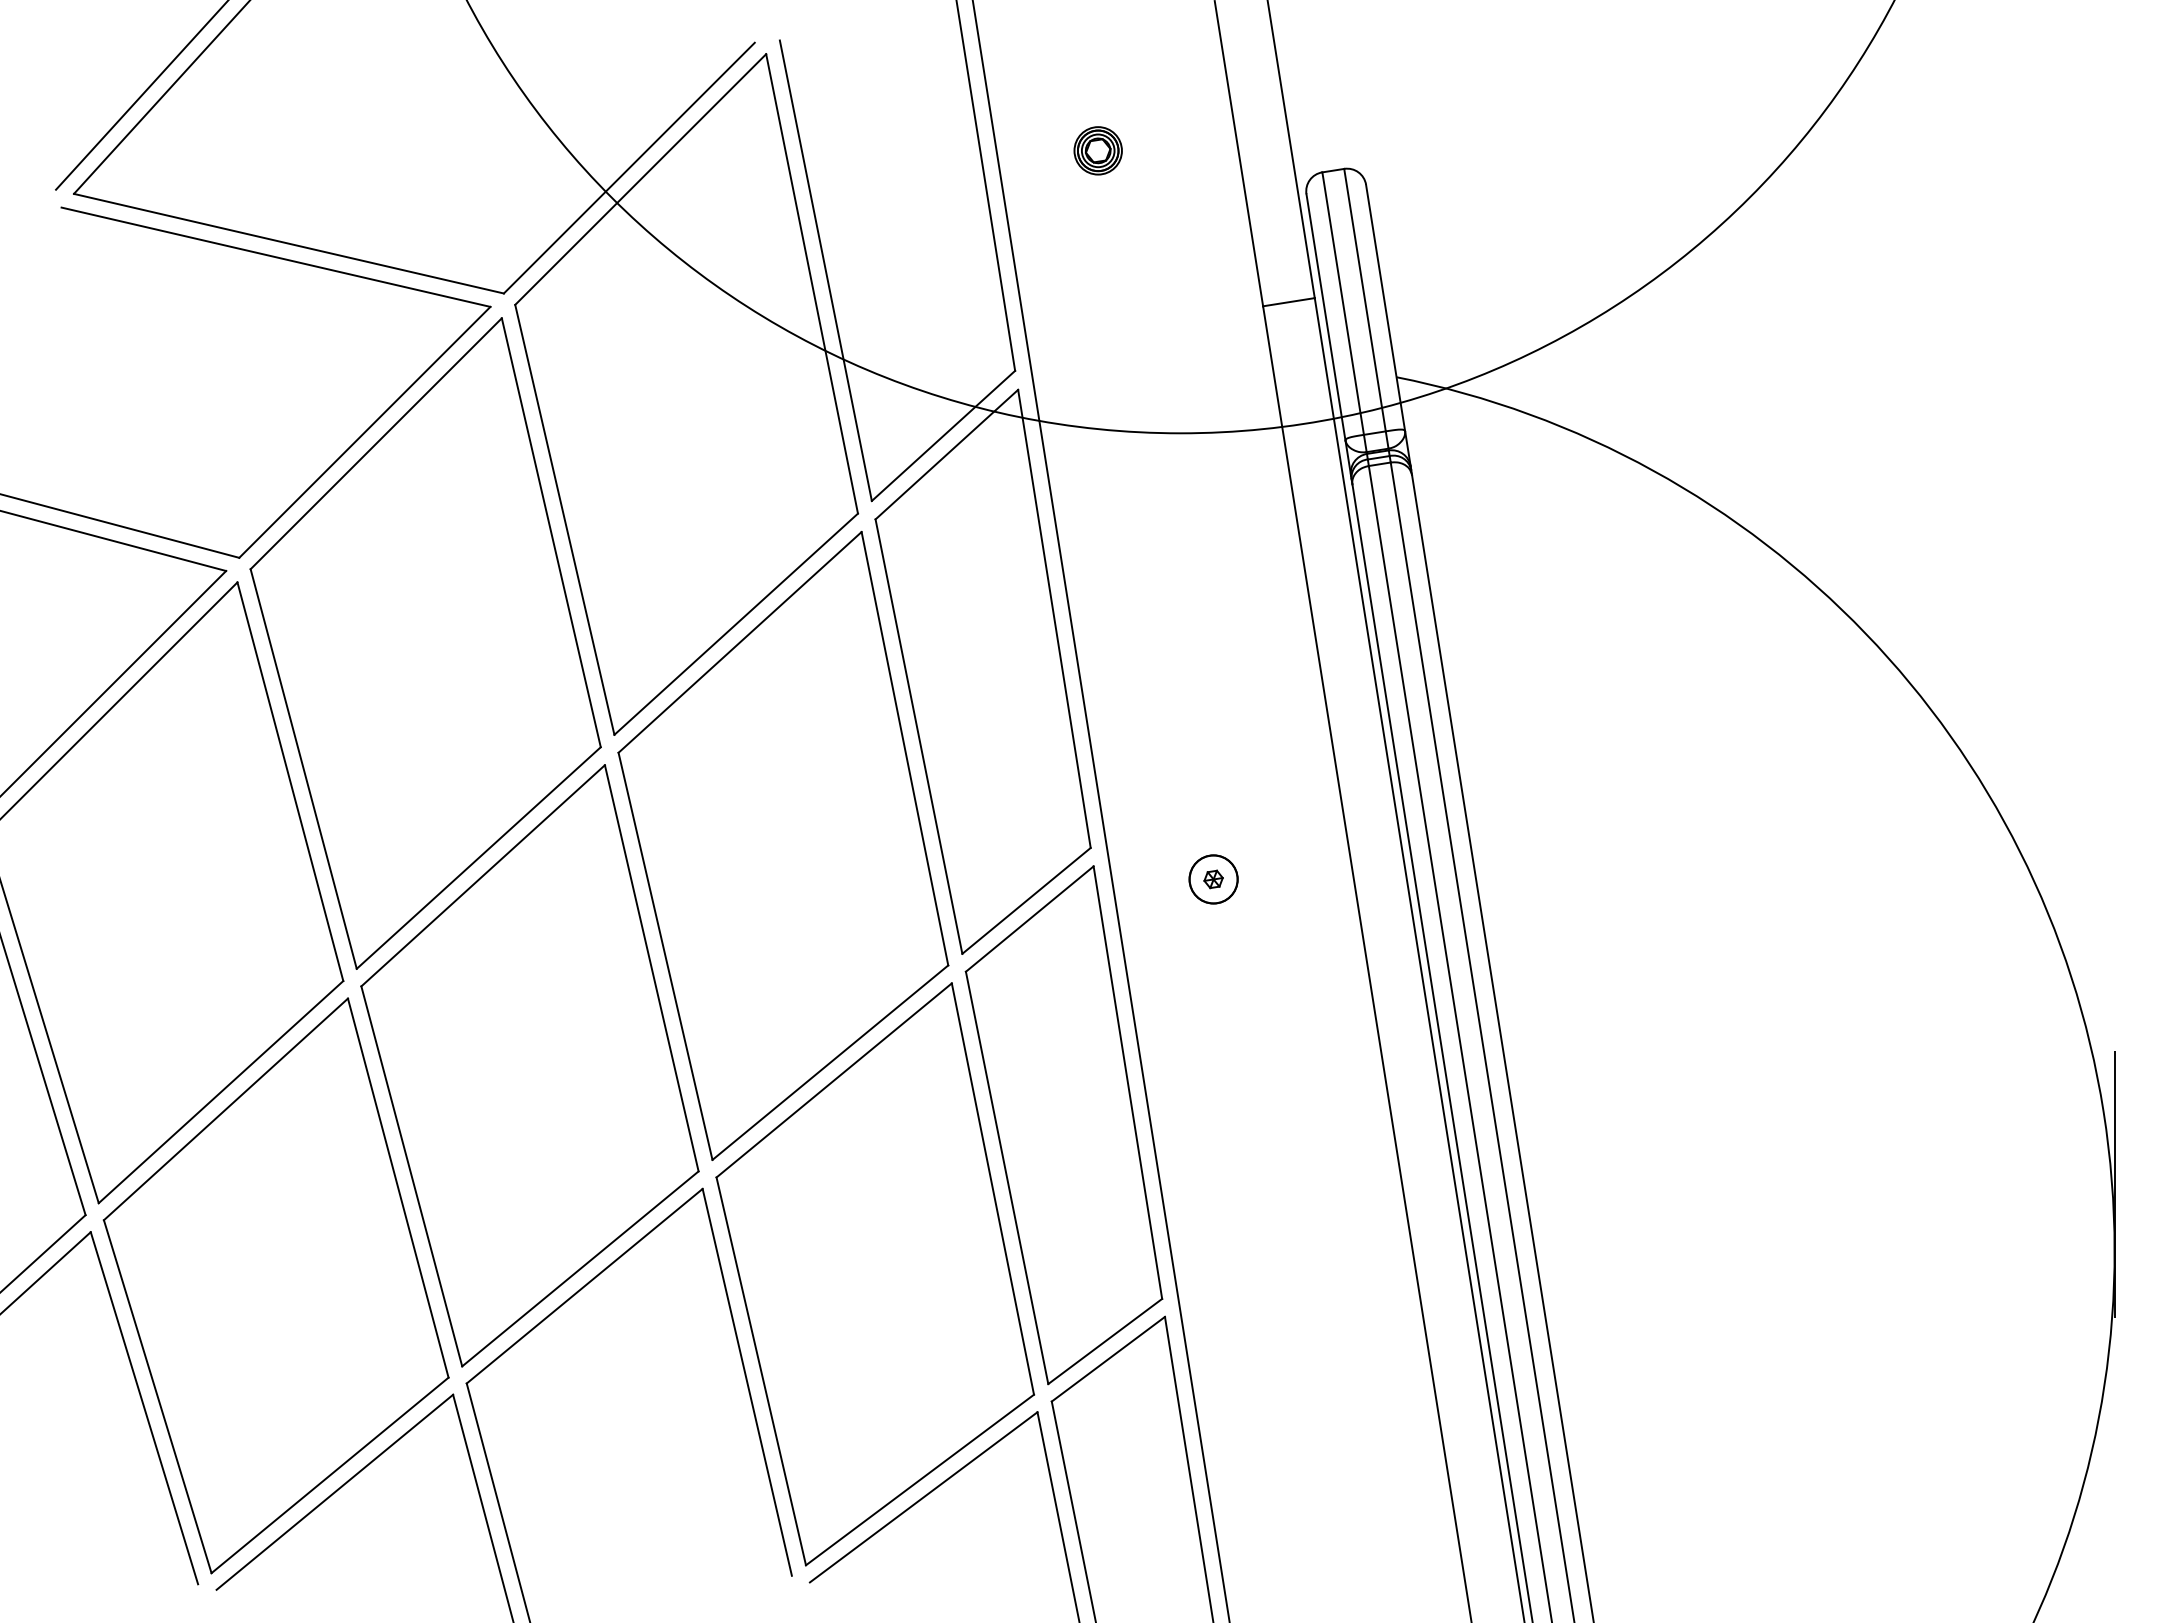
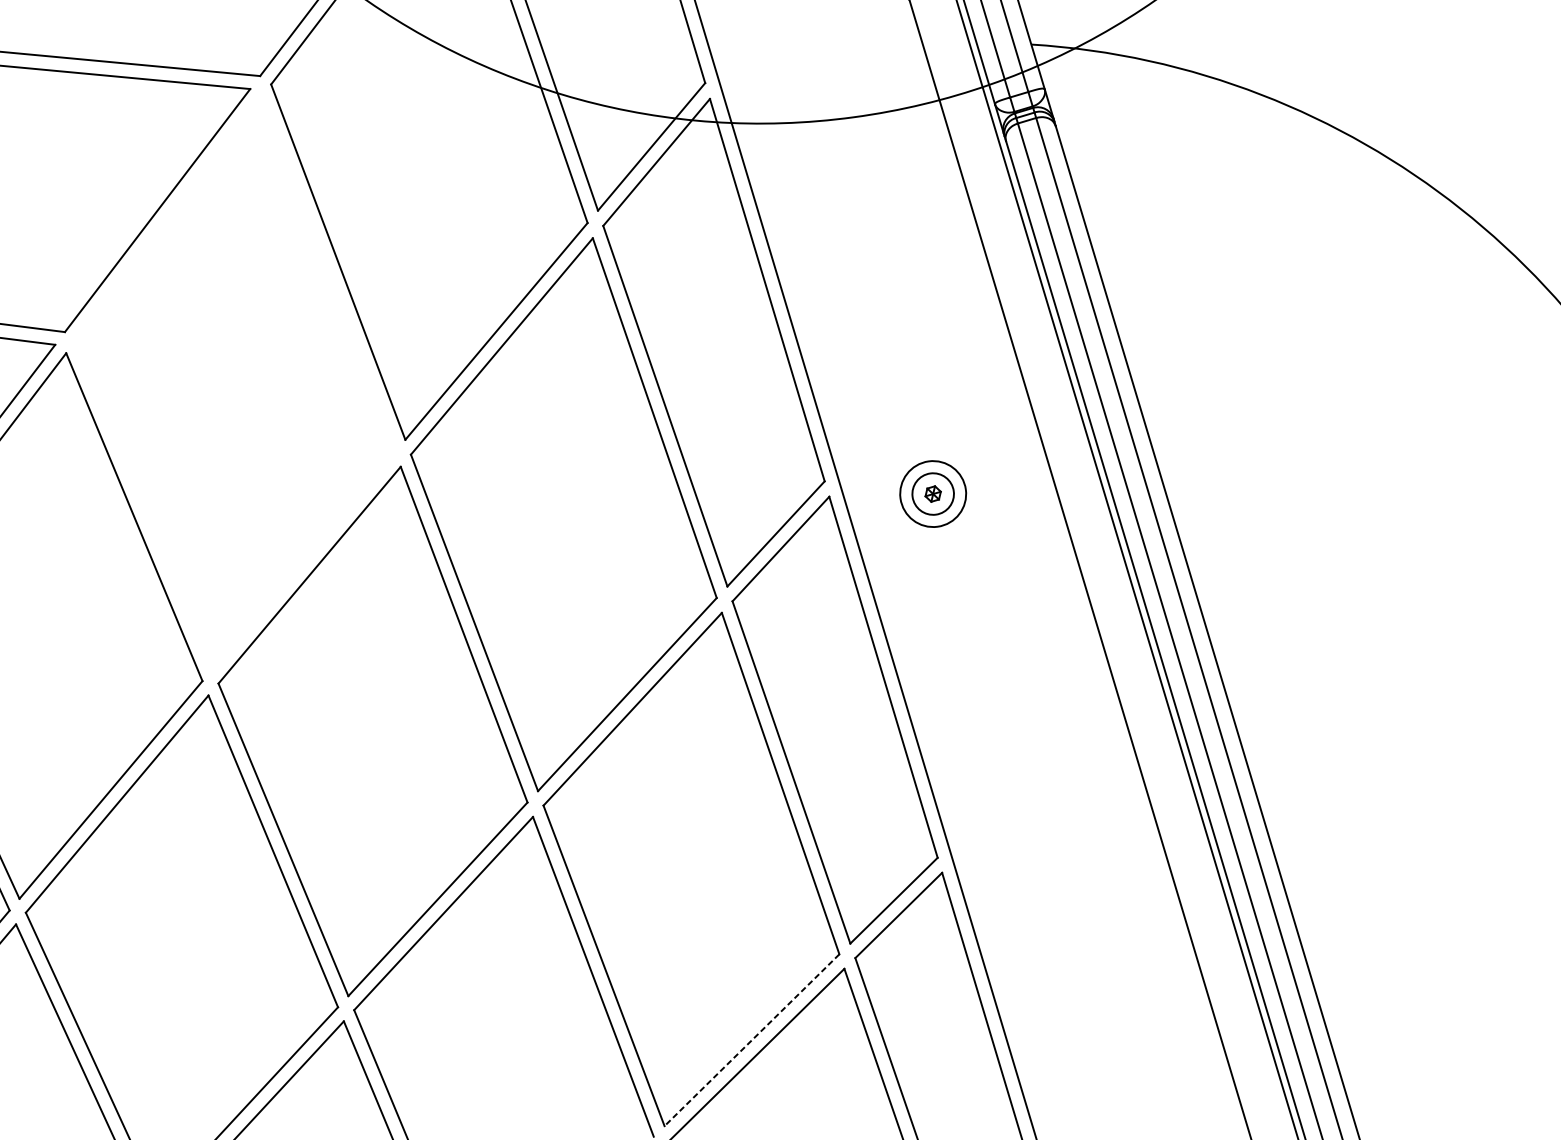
part: (425, 643) -> (233, 383), removed
circle: (1213, 879) -> (933, 494), size x1.6
line: (919, 1480) -> (751, 1040), solid -> dashed

